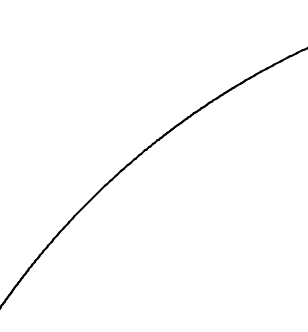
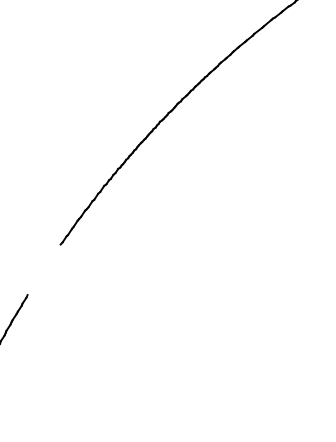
line: (89, 200) -> (43, 268), removed

